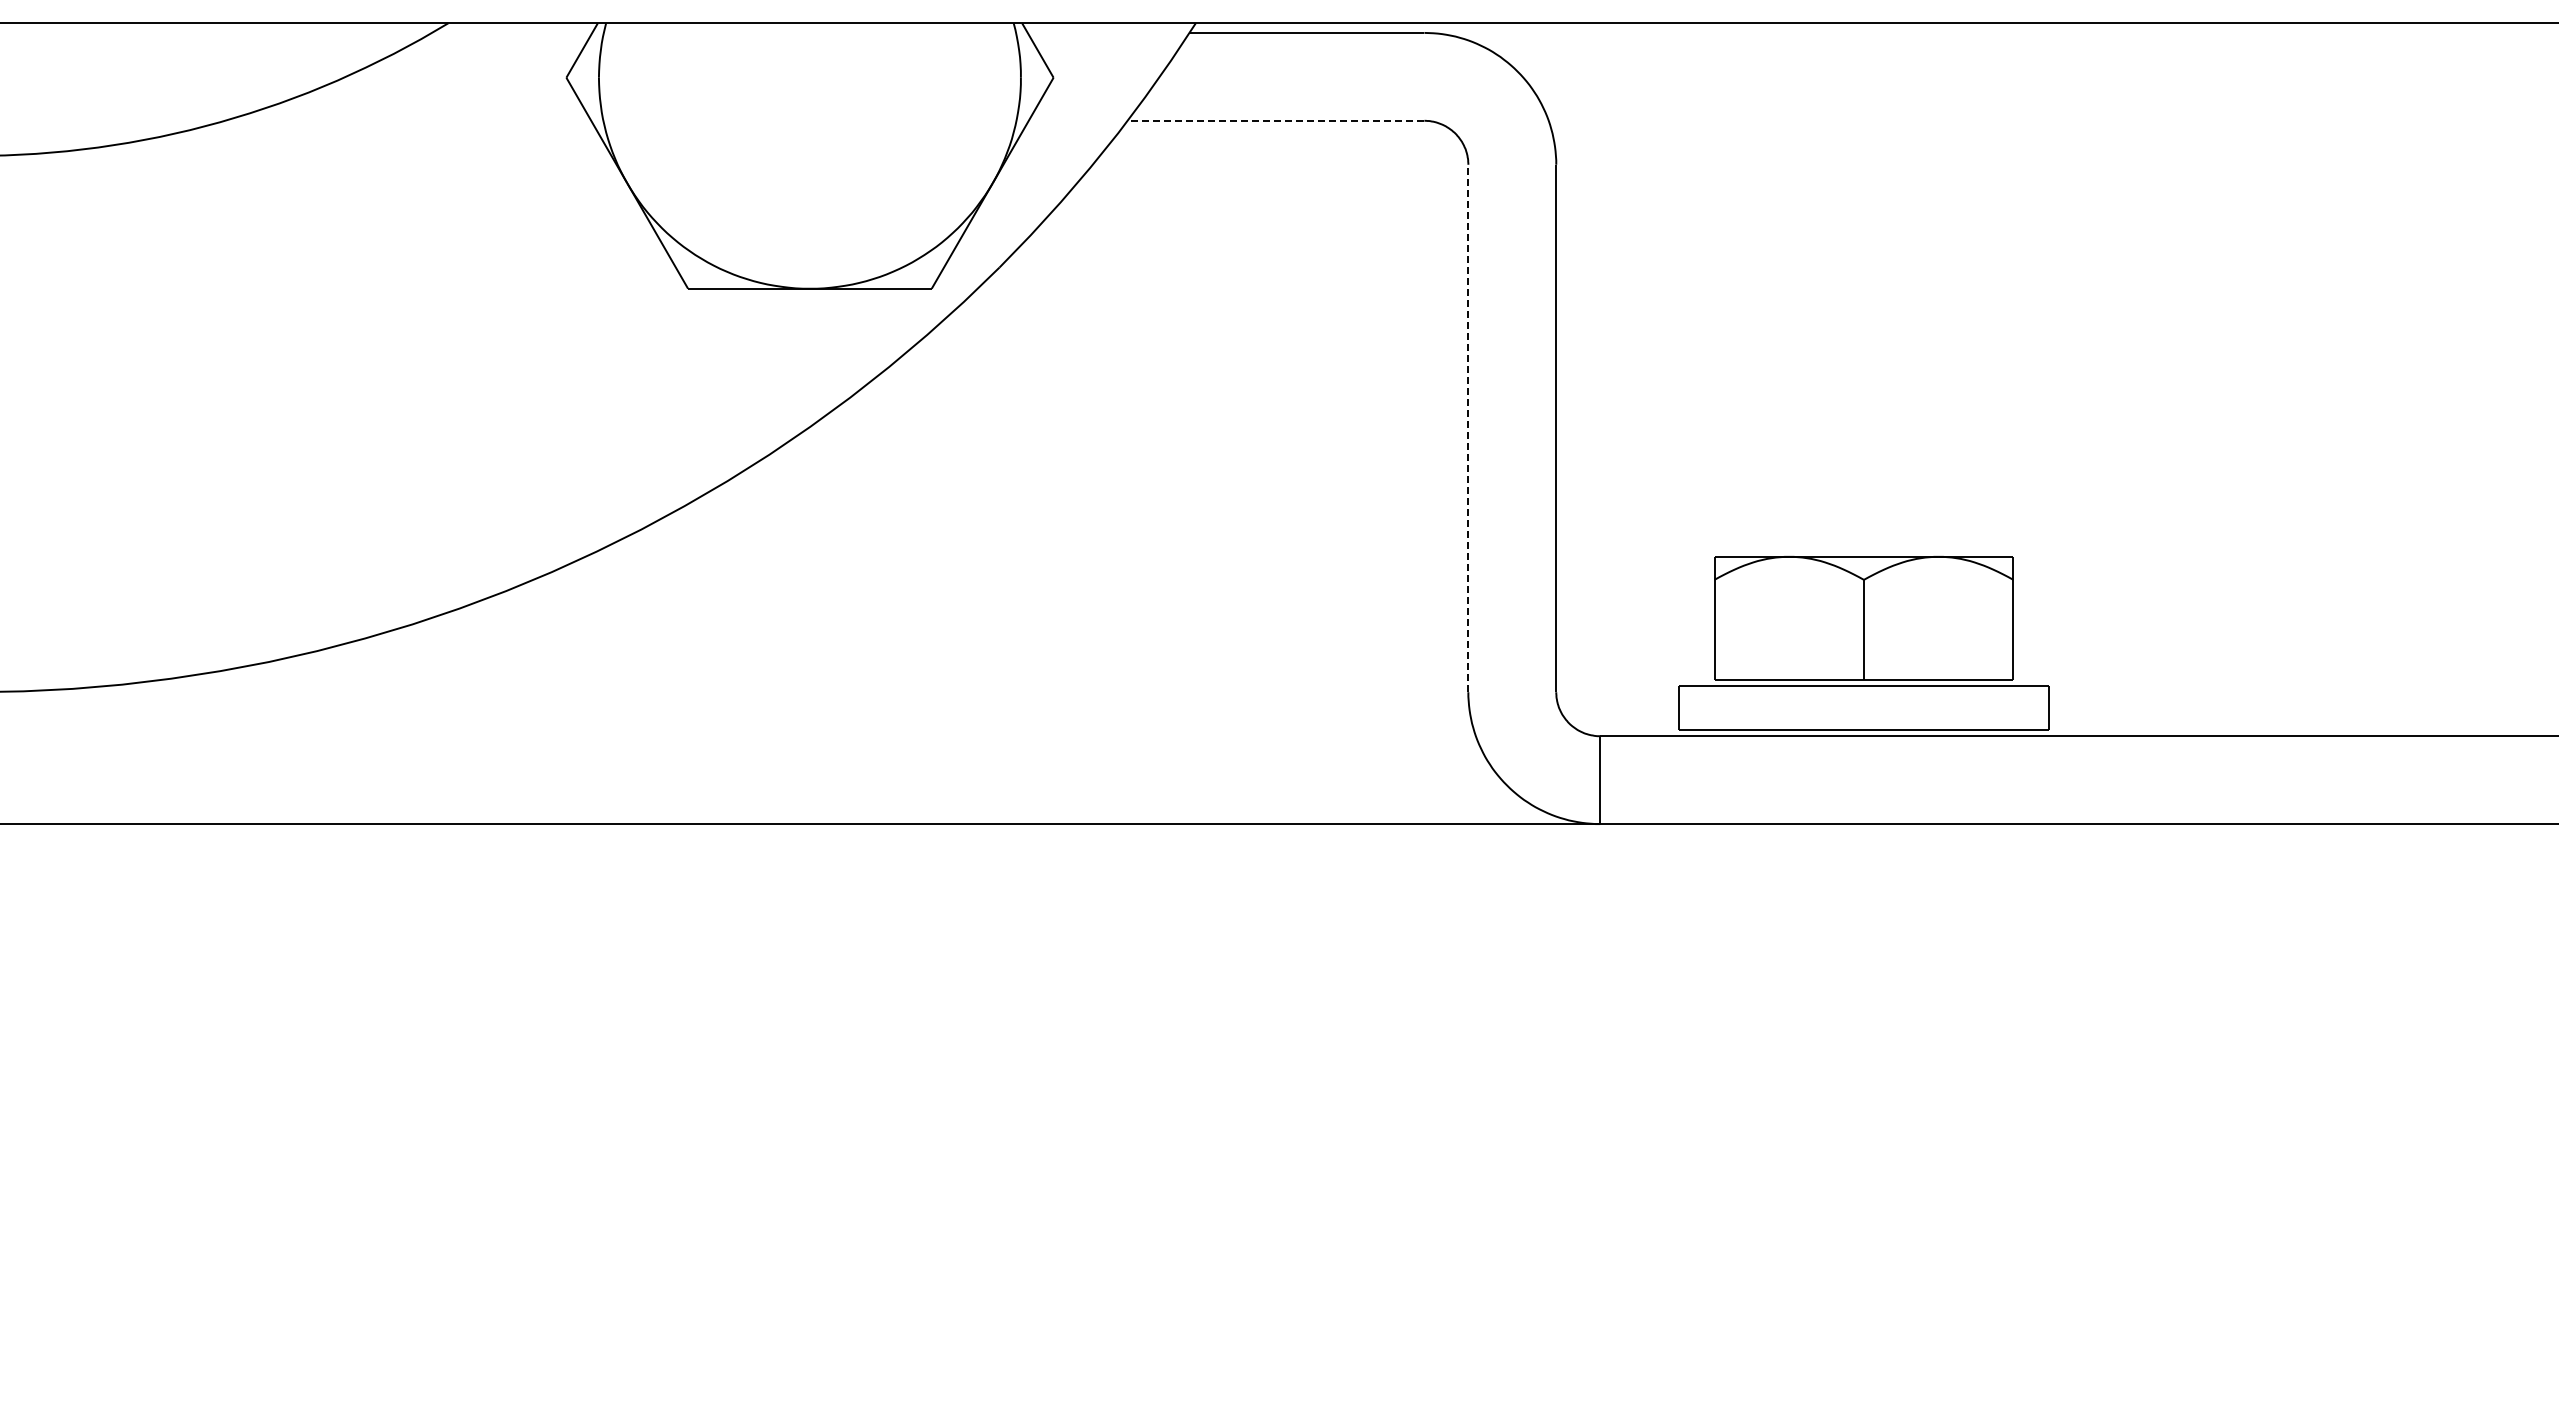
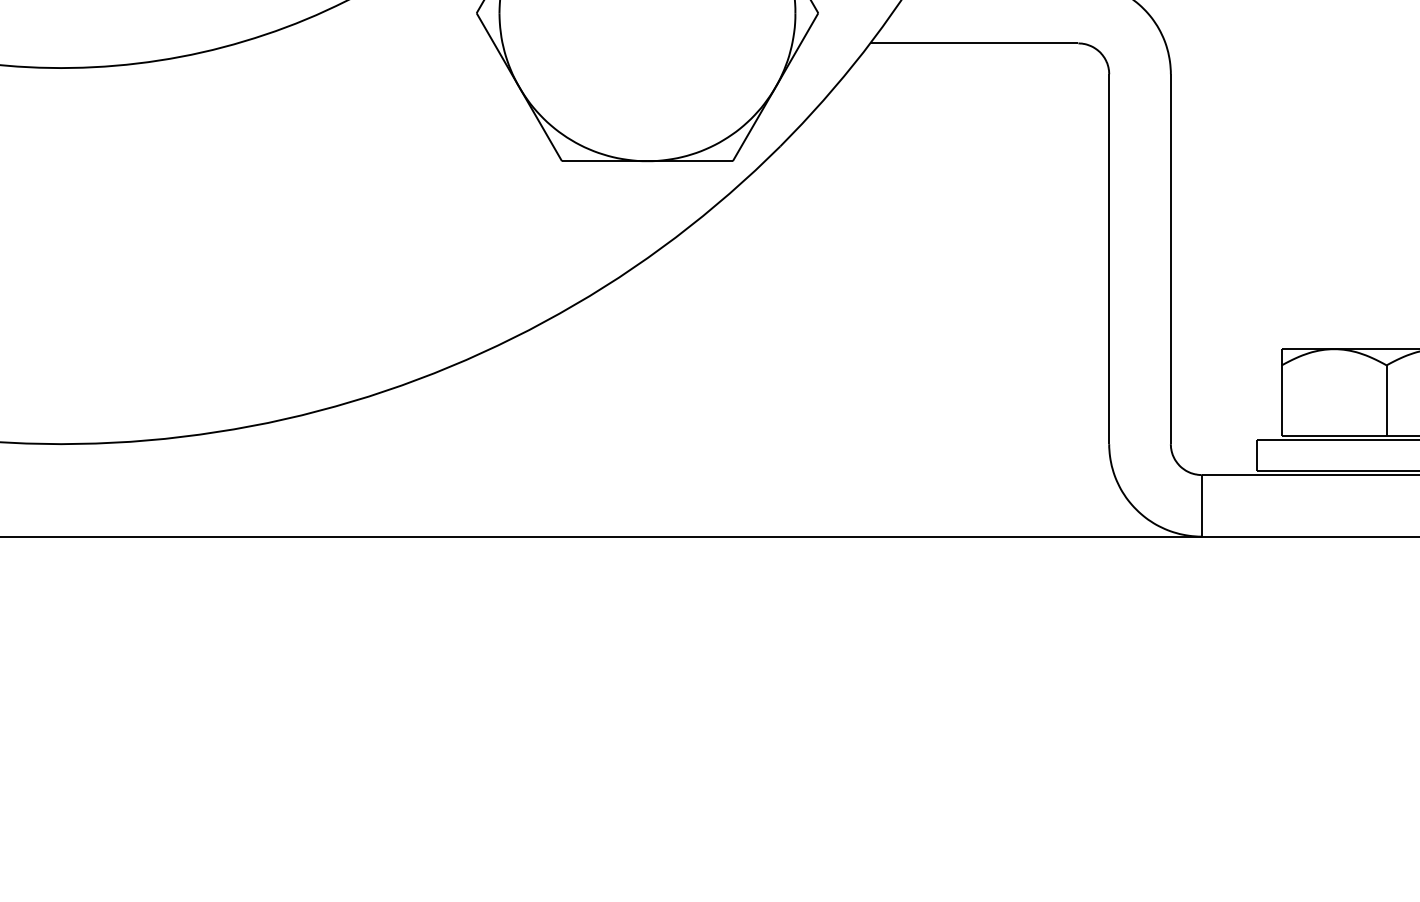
line: (1275, 120) -> (973, 43), dashed -> solid
line: (1468, 428) -> (1109, 259), dashed -> solid

